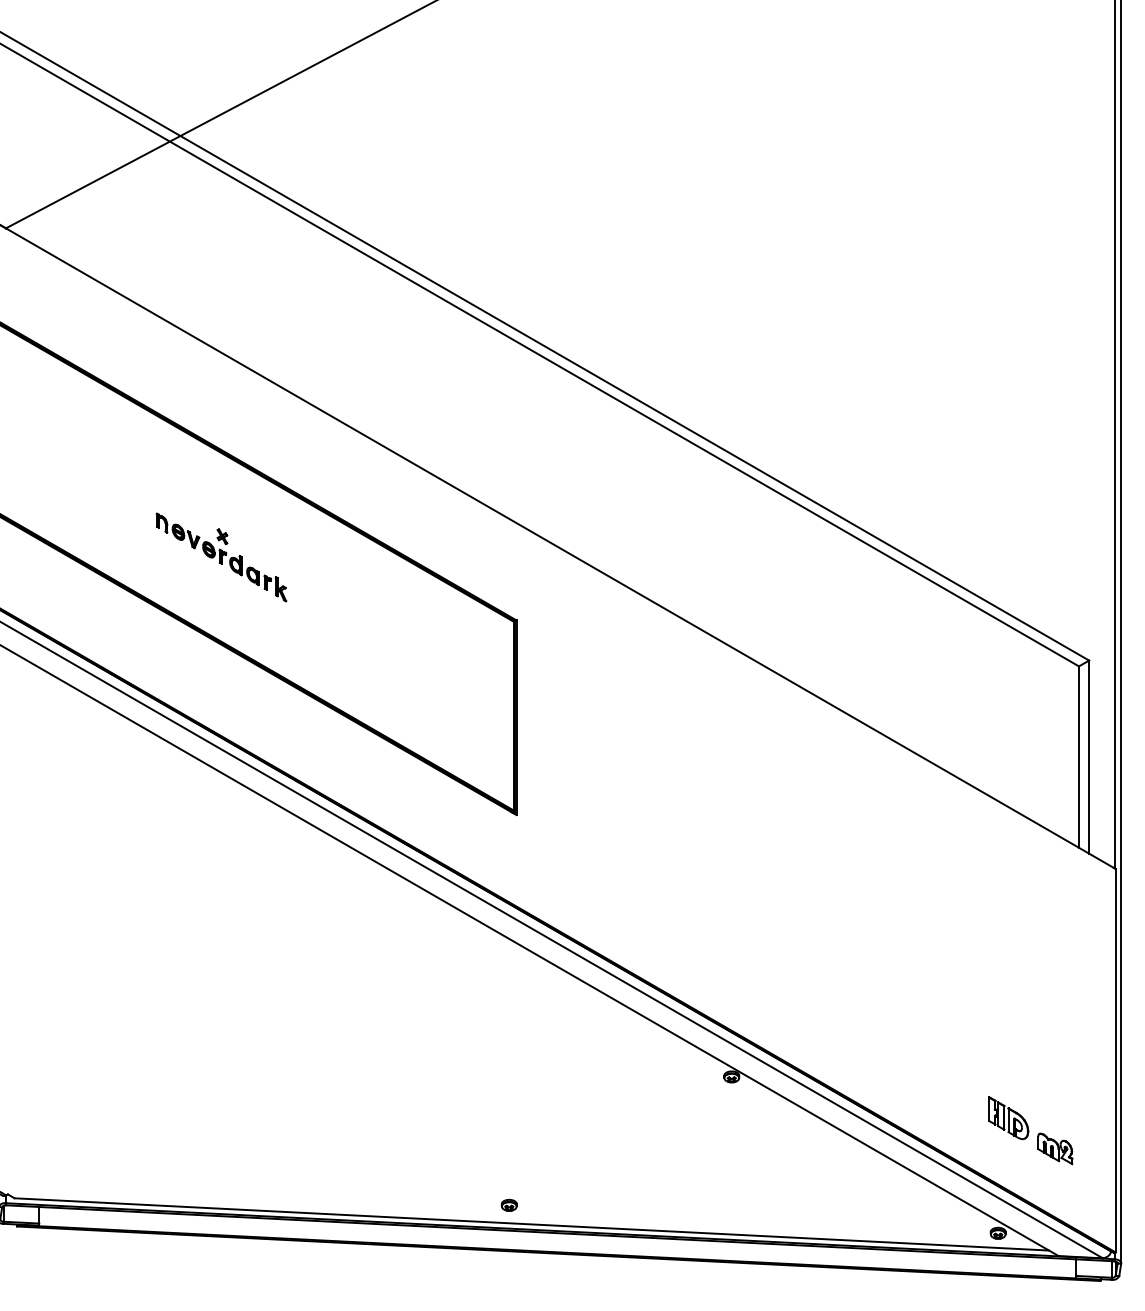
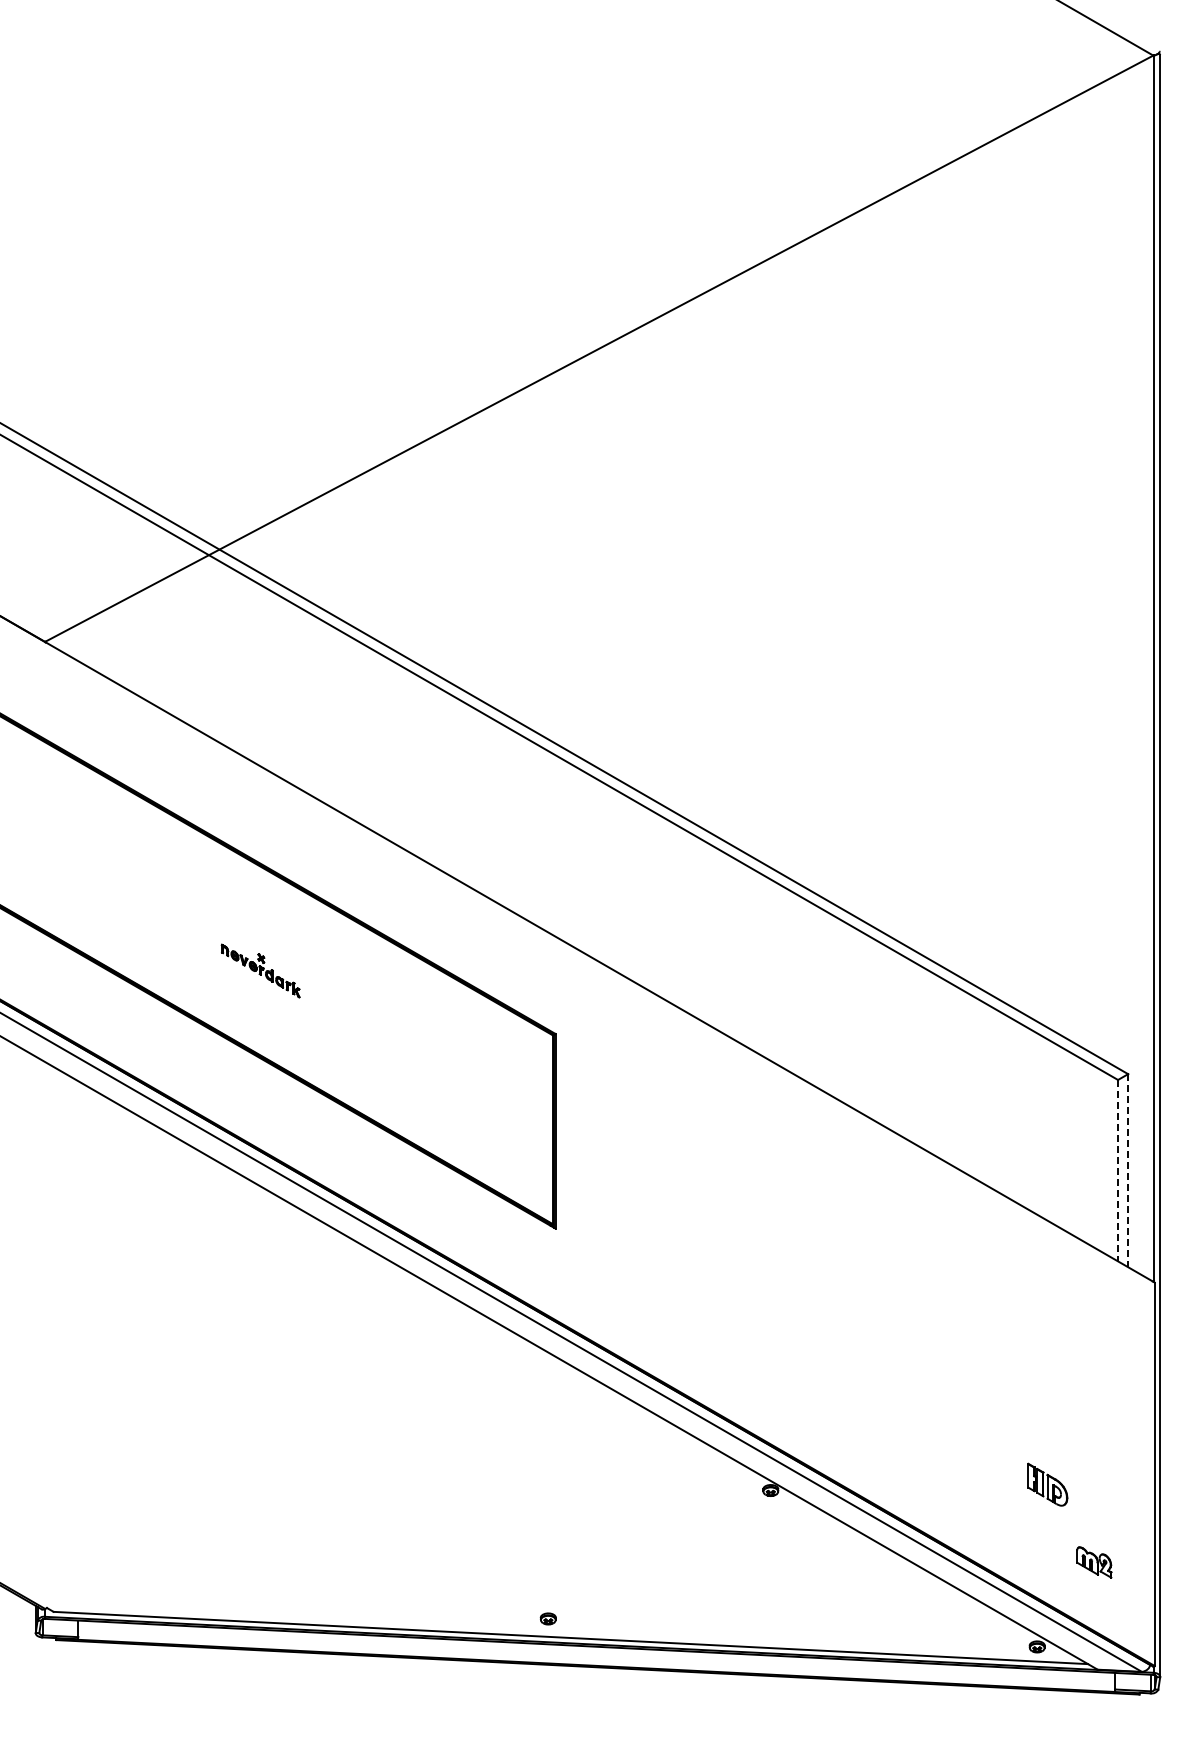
part: (221, 556) -> (260, 970), size x0.6
line: (1079, 756) -> (1118, 1170), solid -> dashed
line: (1089, 756) -> (1128, 1170), solid -> dashed
part: (1008, 1117) -> (1047, 1484), moved

